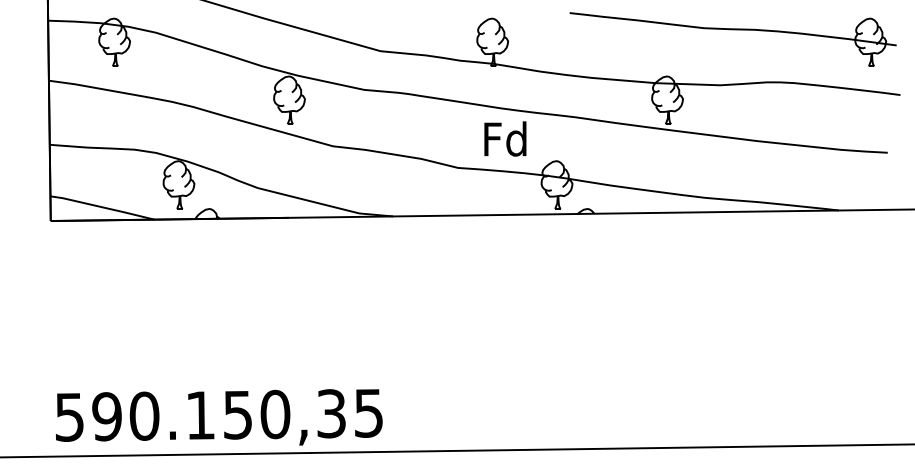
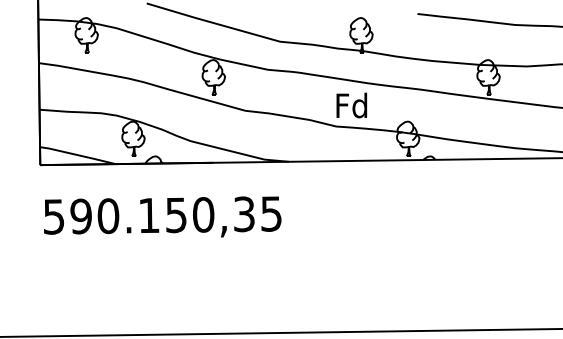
text: (505, 138) -> (351, 105), moved
text: (219, 417) -> (162, 217), moved

